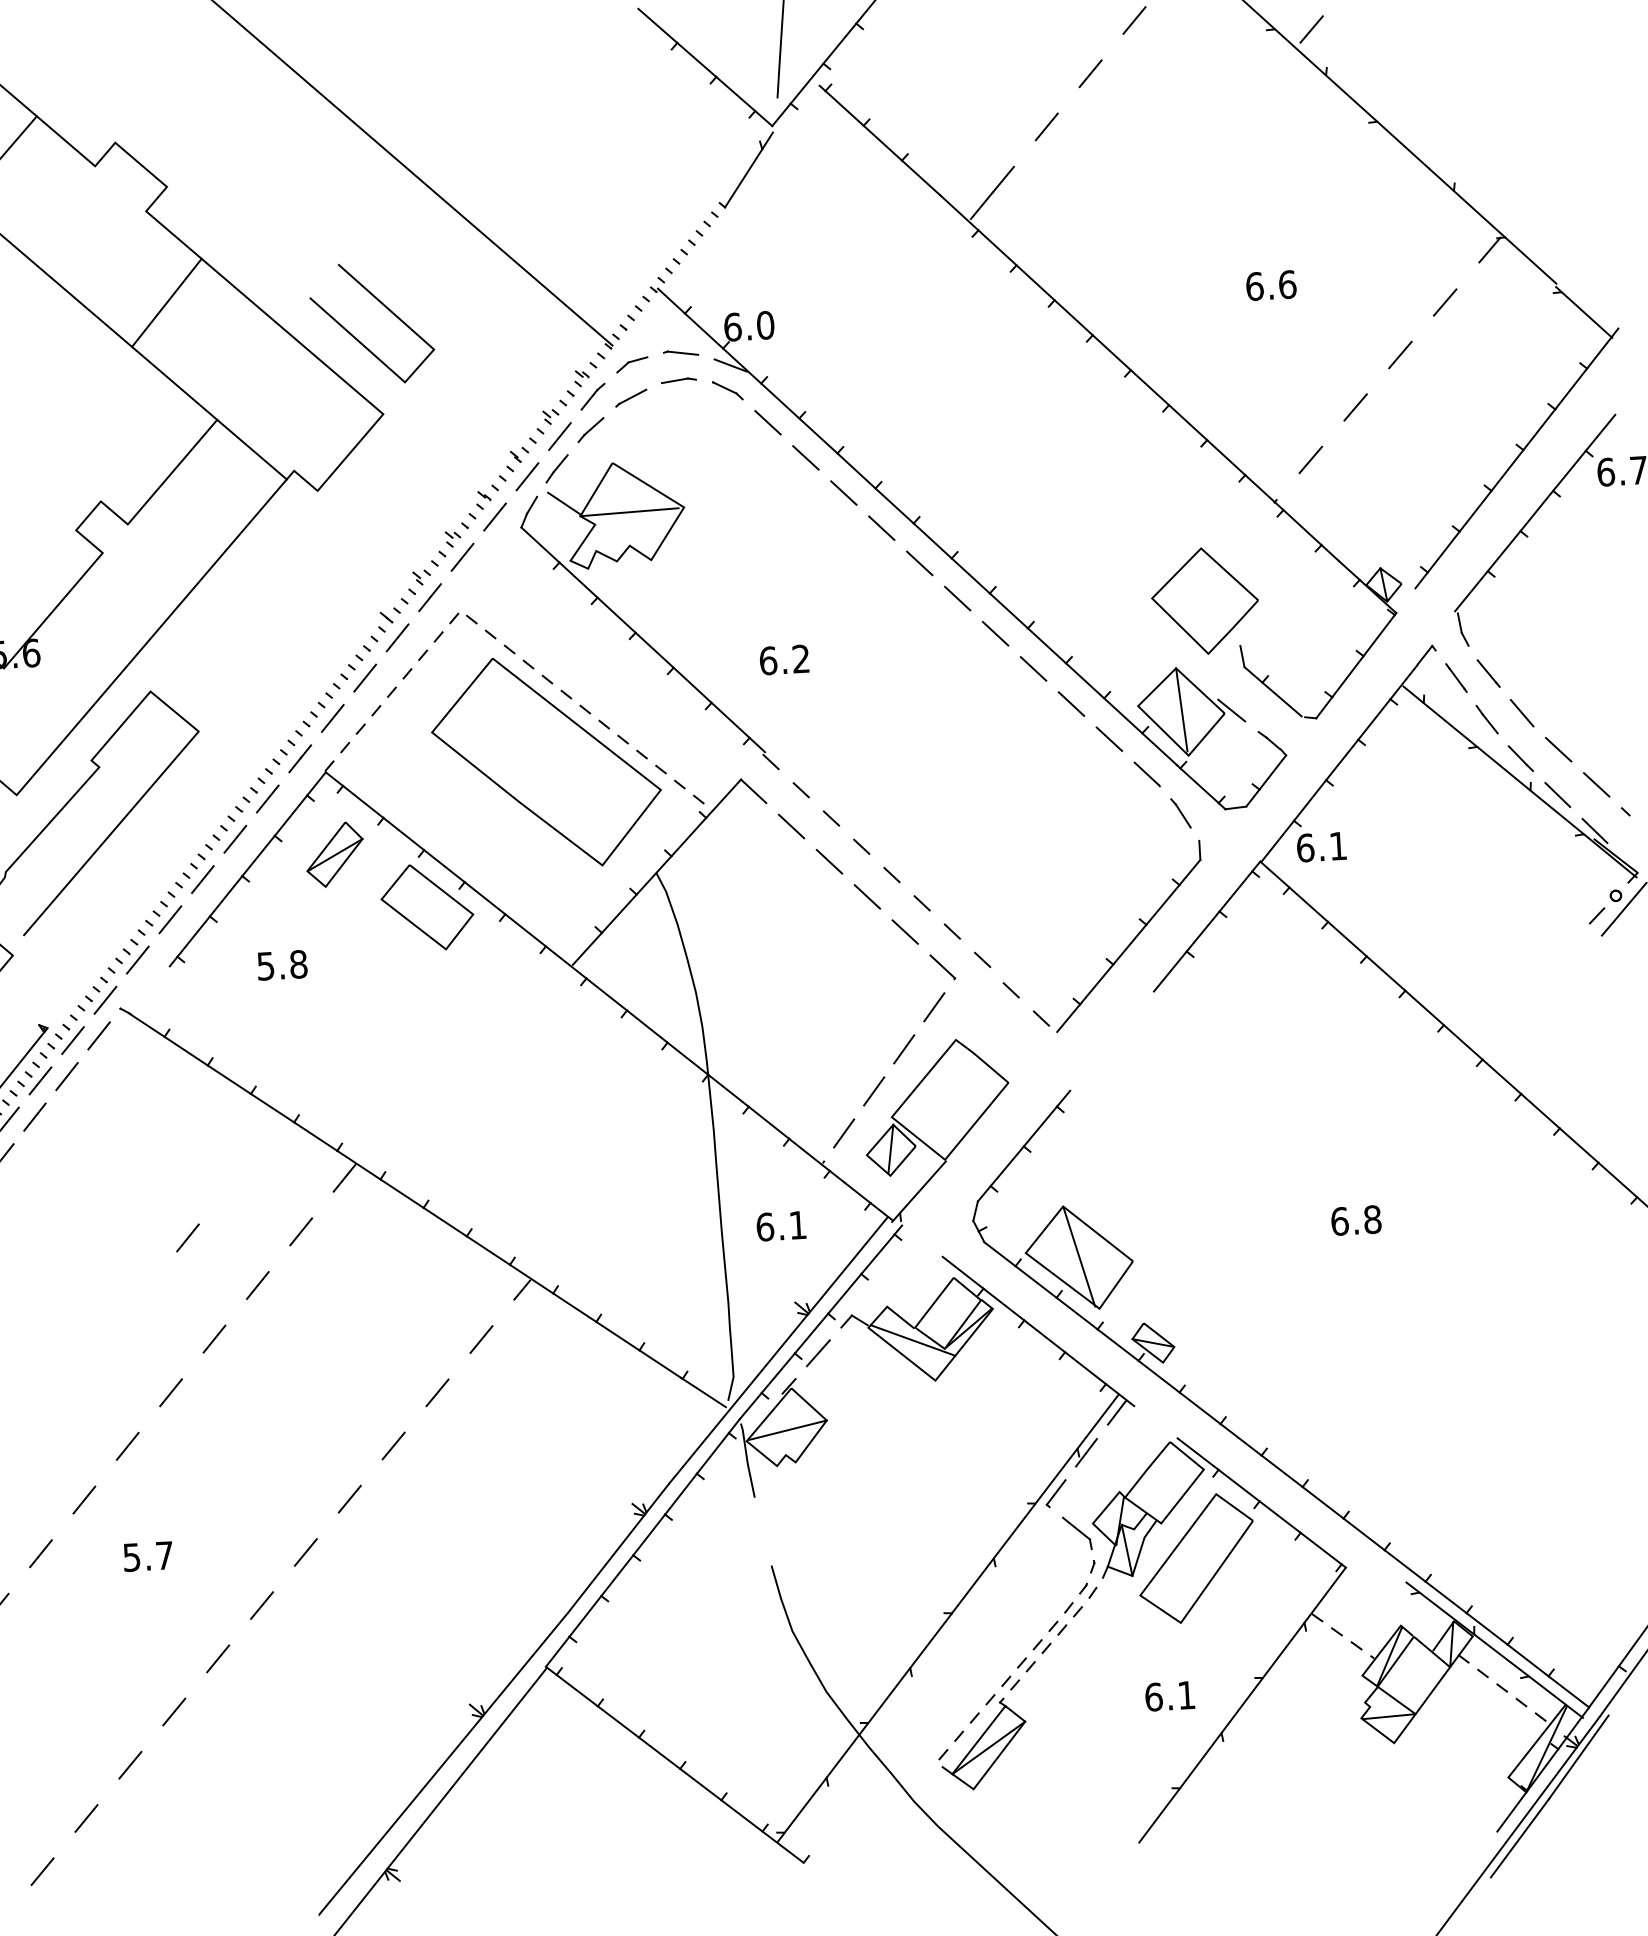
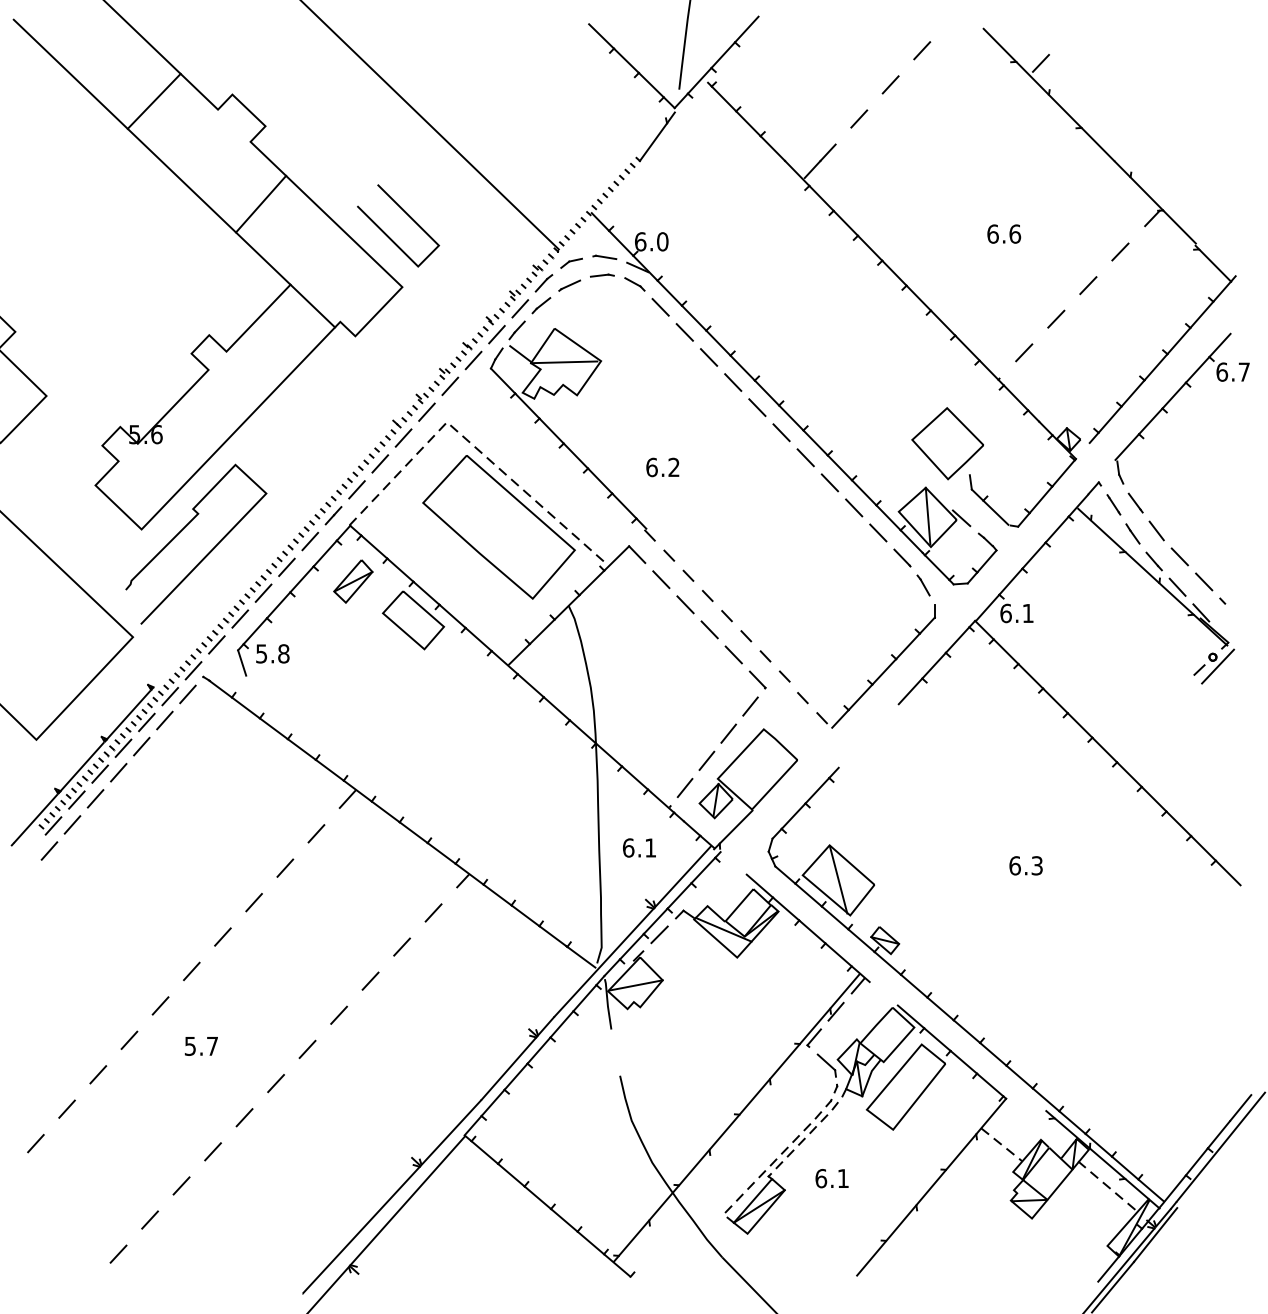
text: (281, 964) -> (272, 653), moved
line: (177, 984) -> (242, 662), added
text: (1371, 1219) -> (1036, 865), 6.8 -> 6.3
line: (187, 1237) -> (239, 833), removed
text: (1169, 1696) -> (831, 1178), moved

